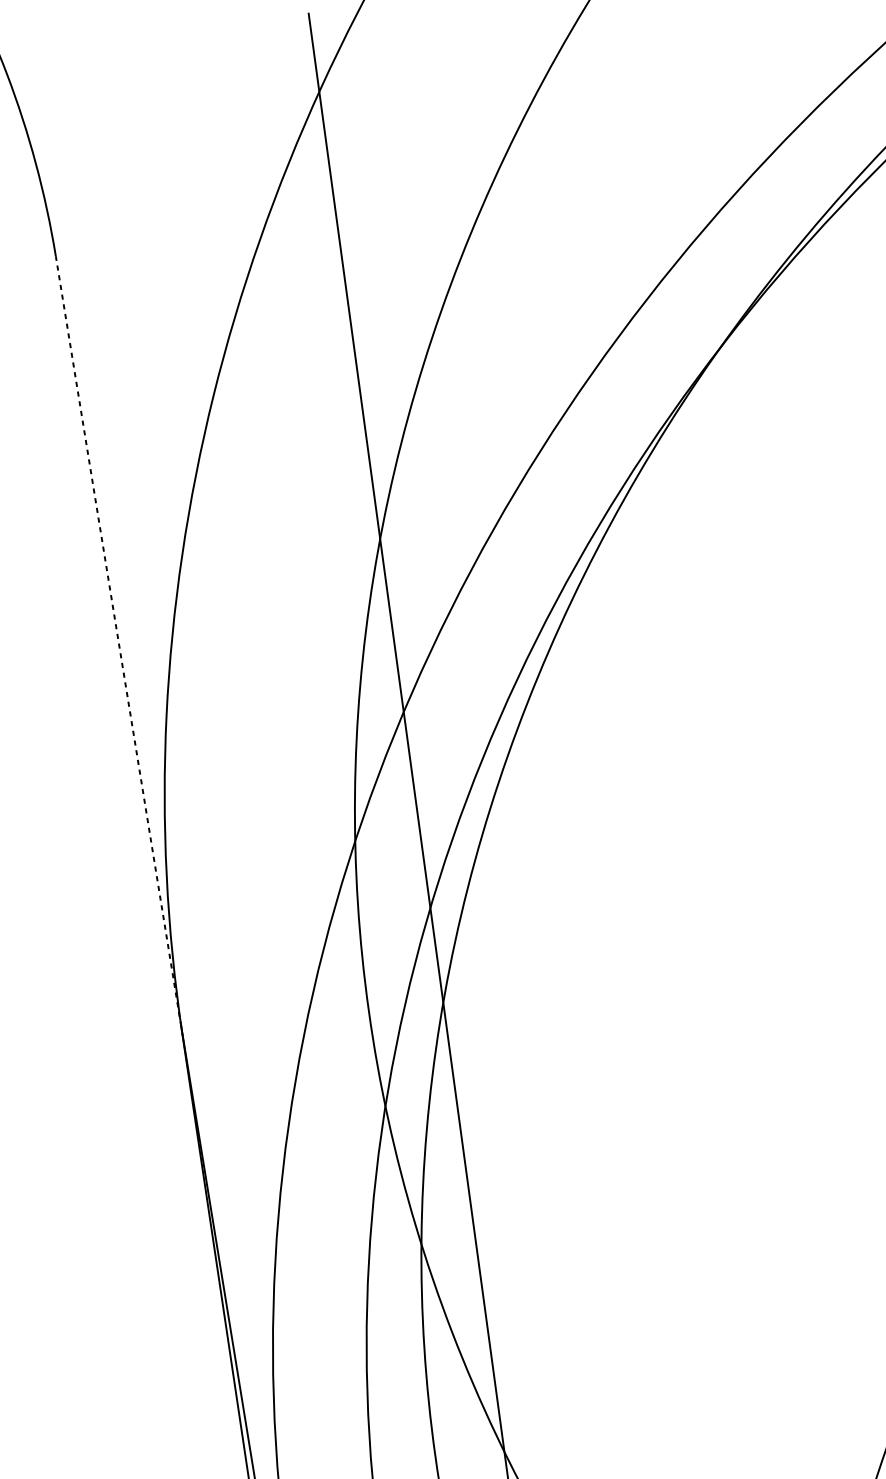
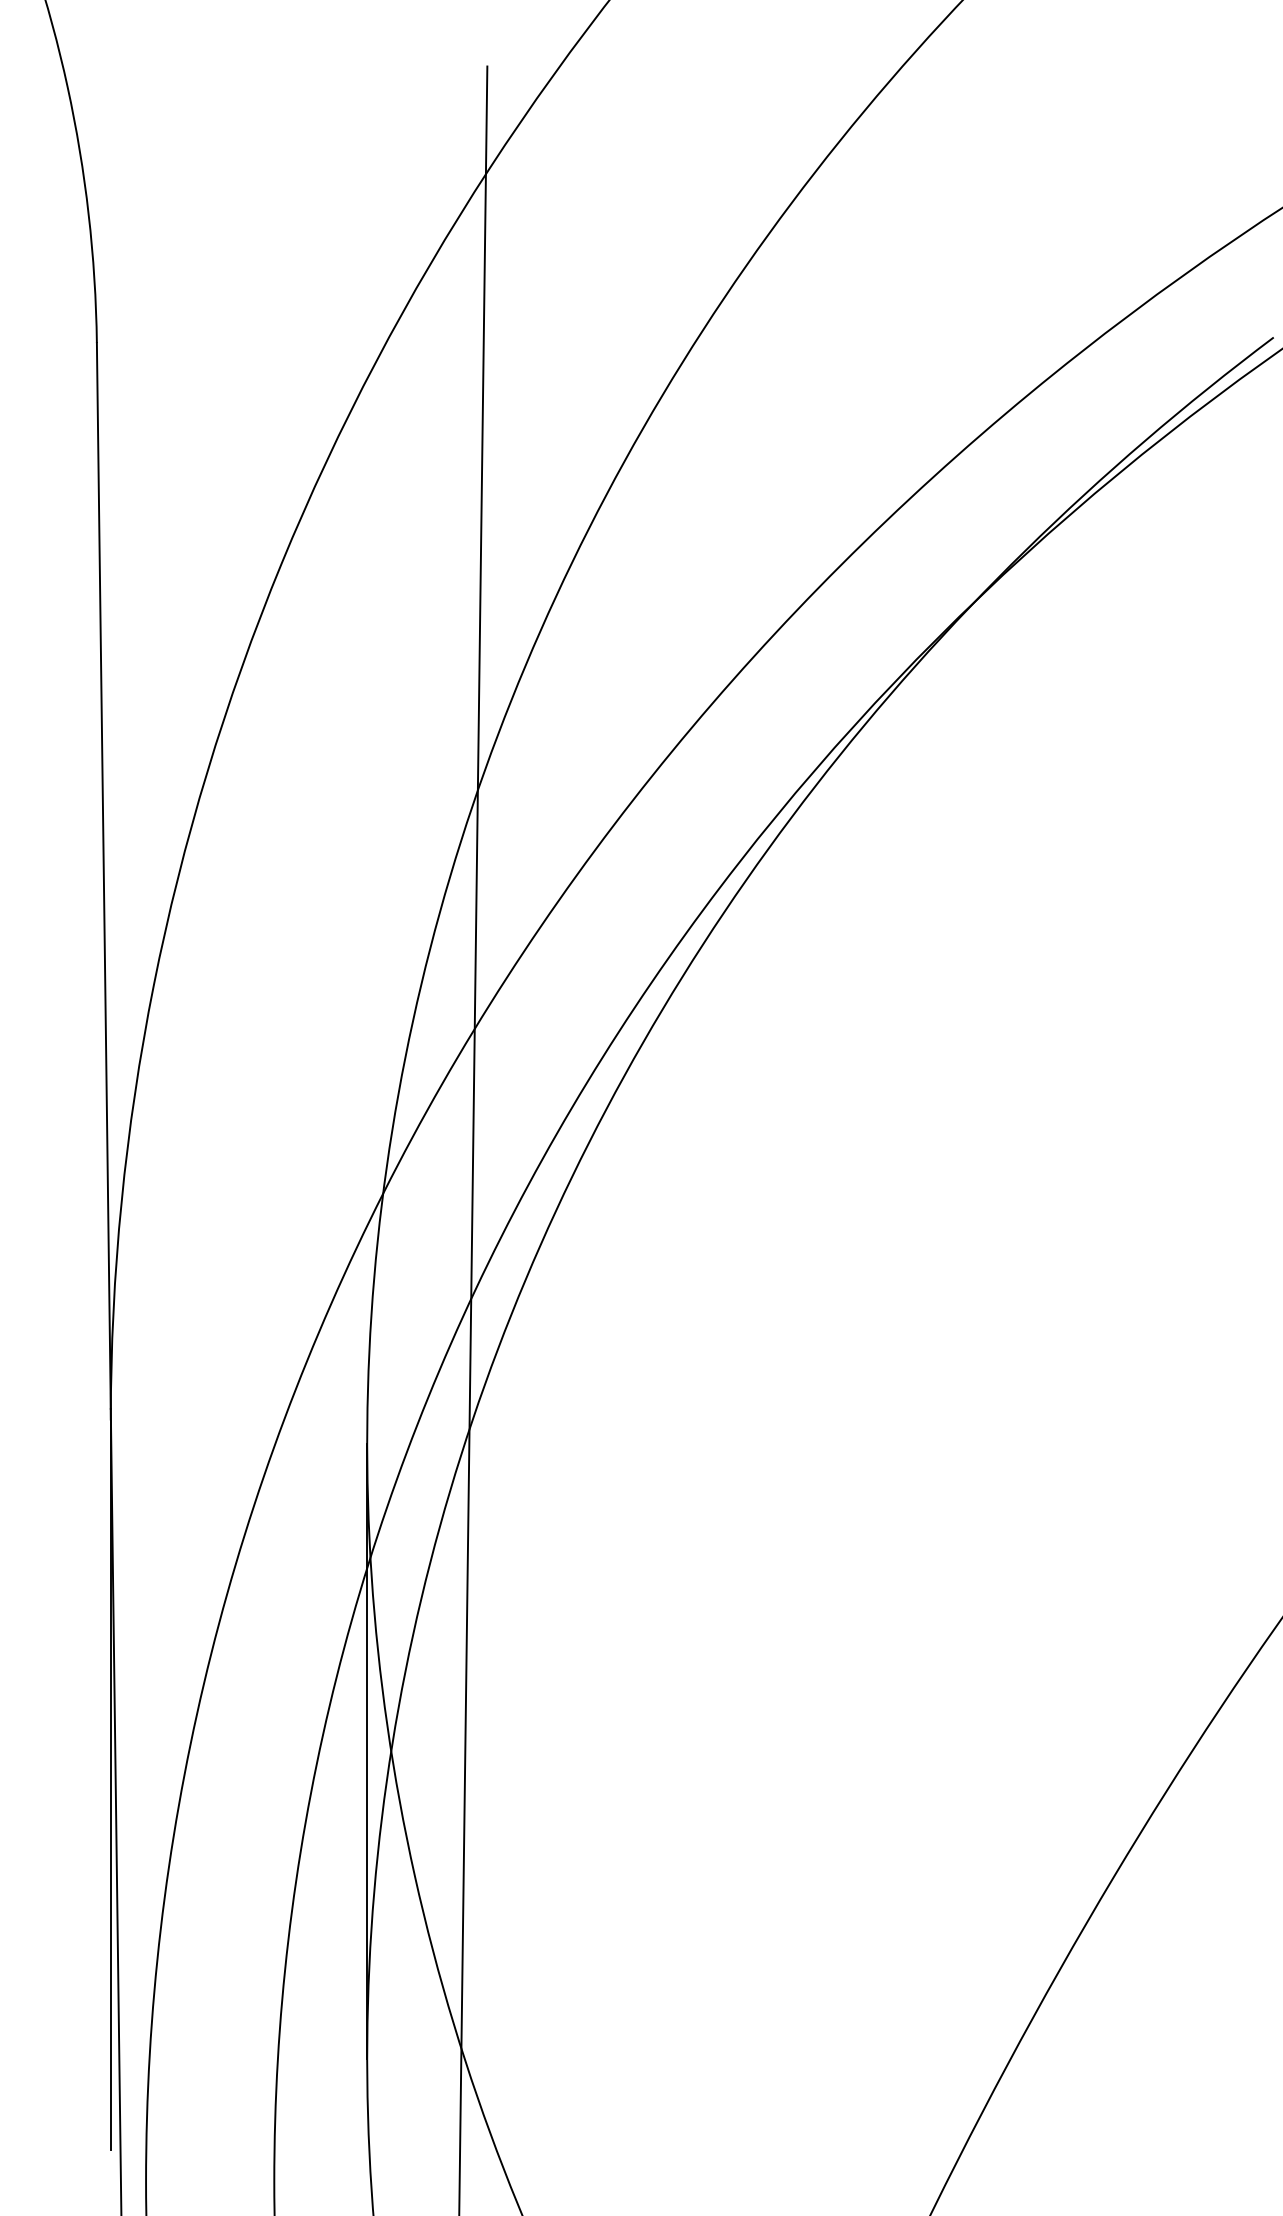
line: (118, 641) -> (103, 875), dashed -> solid
line: (404, 1247) -> (367, 1751), added

